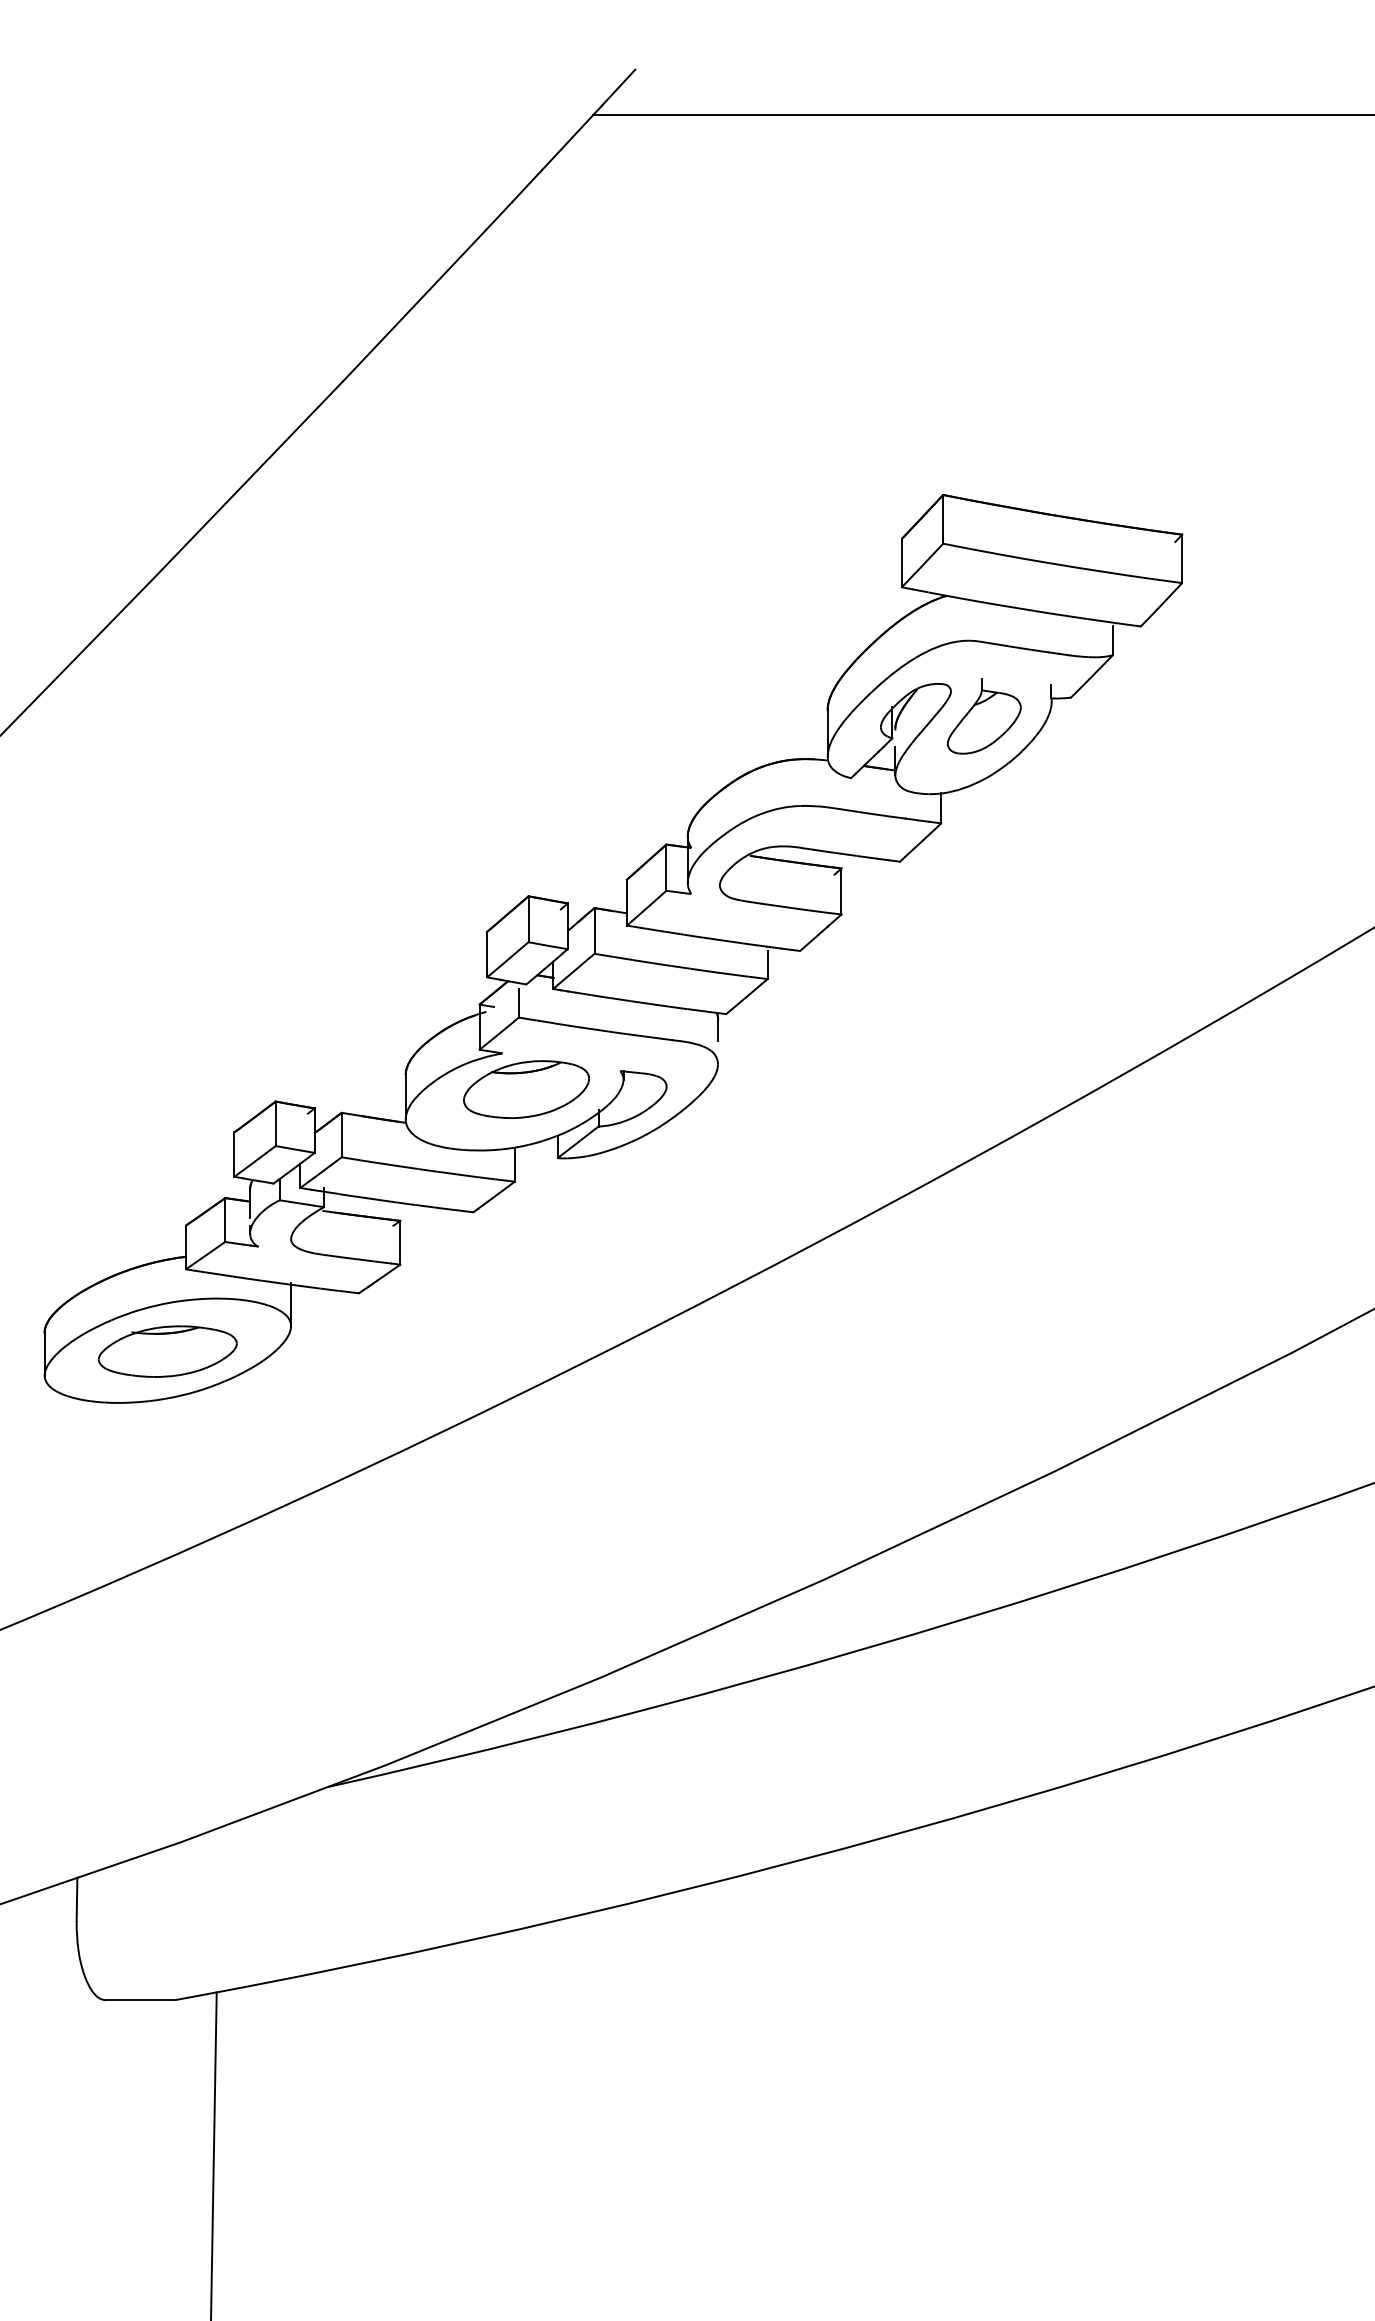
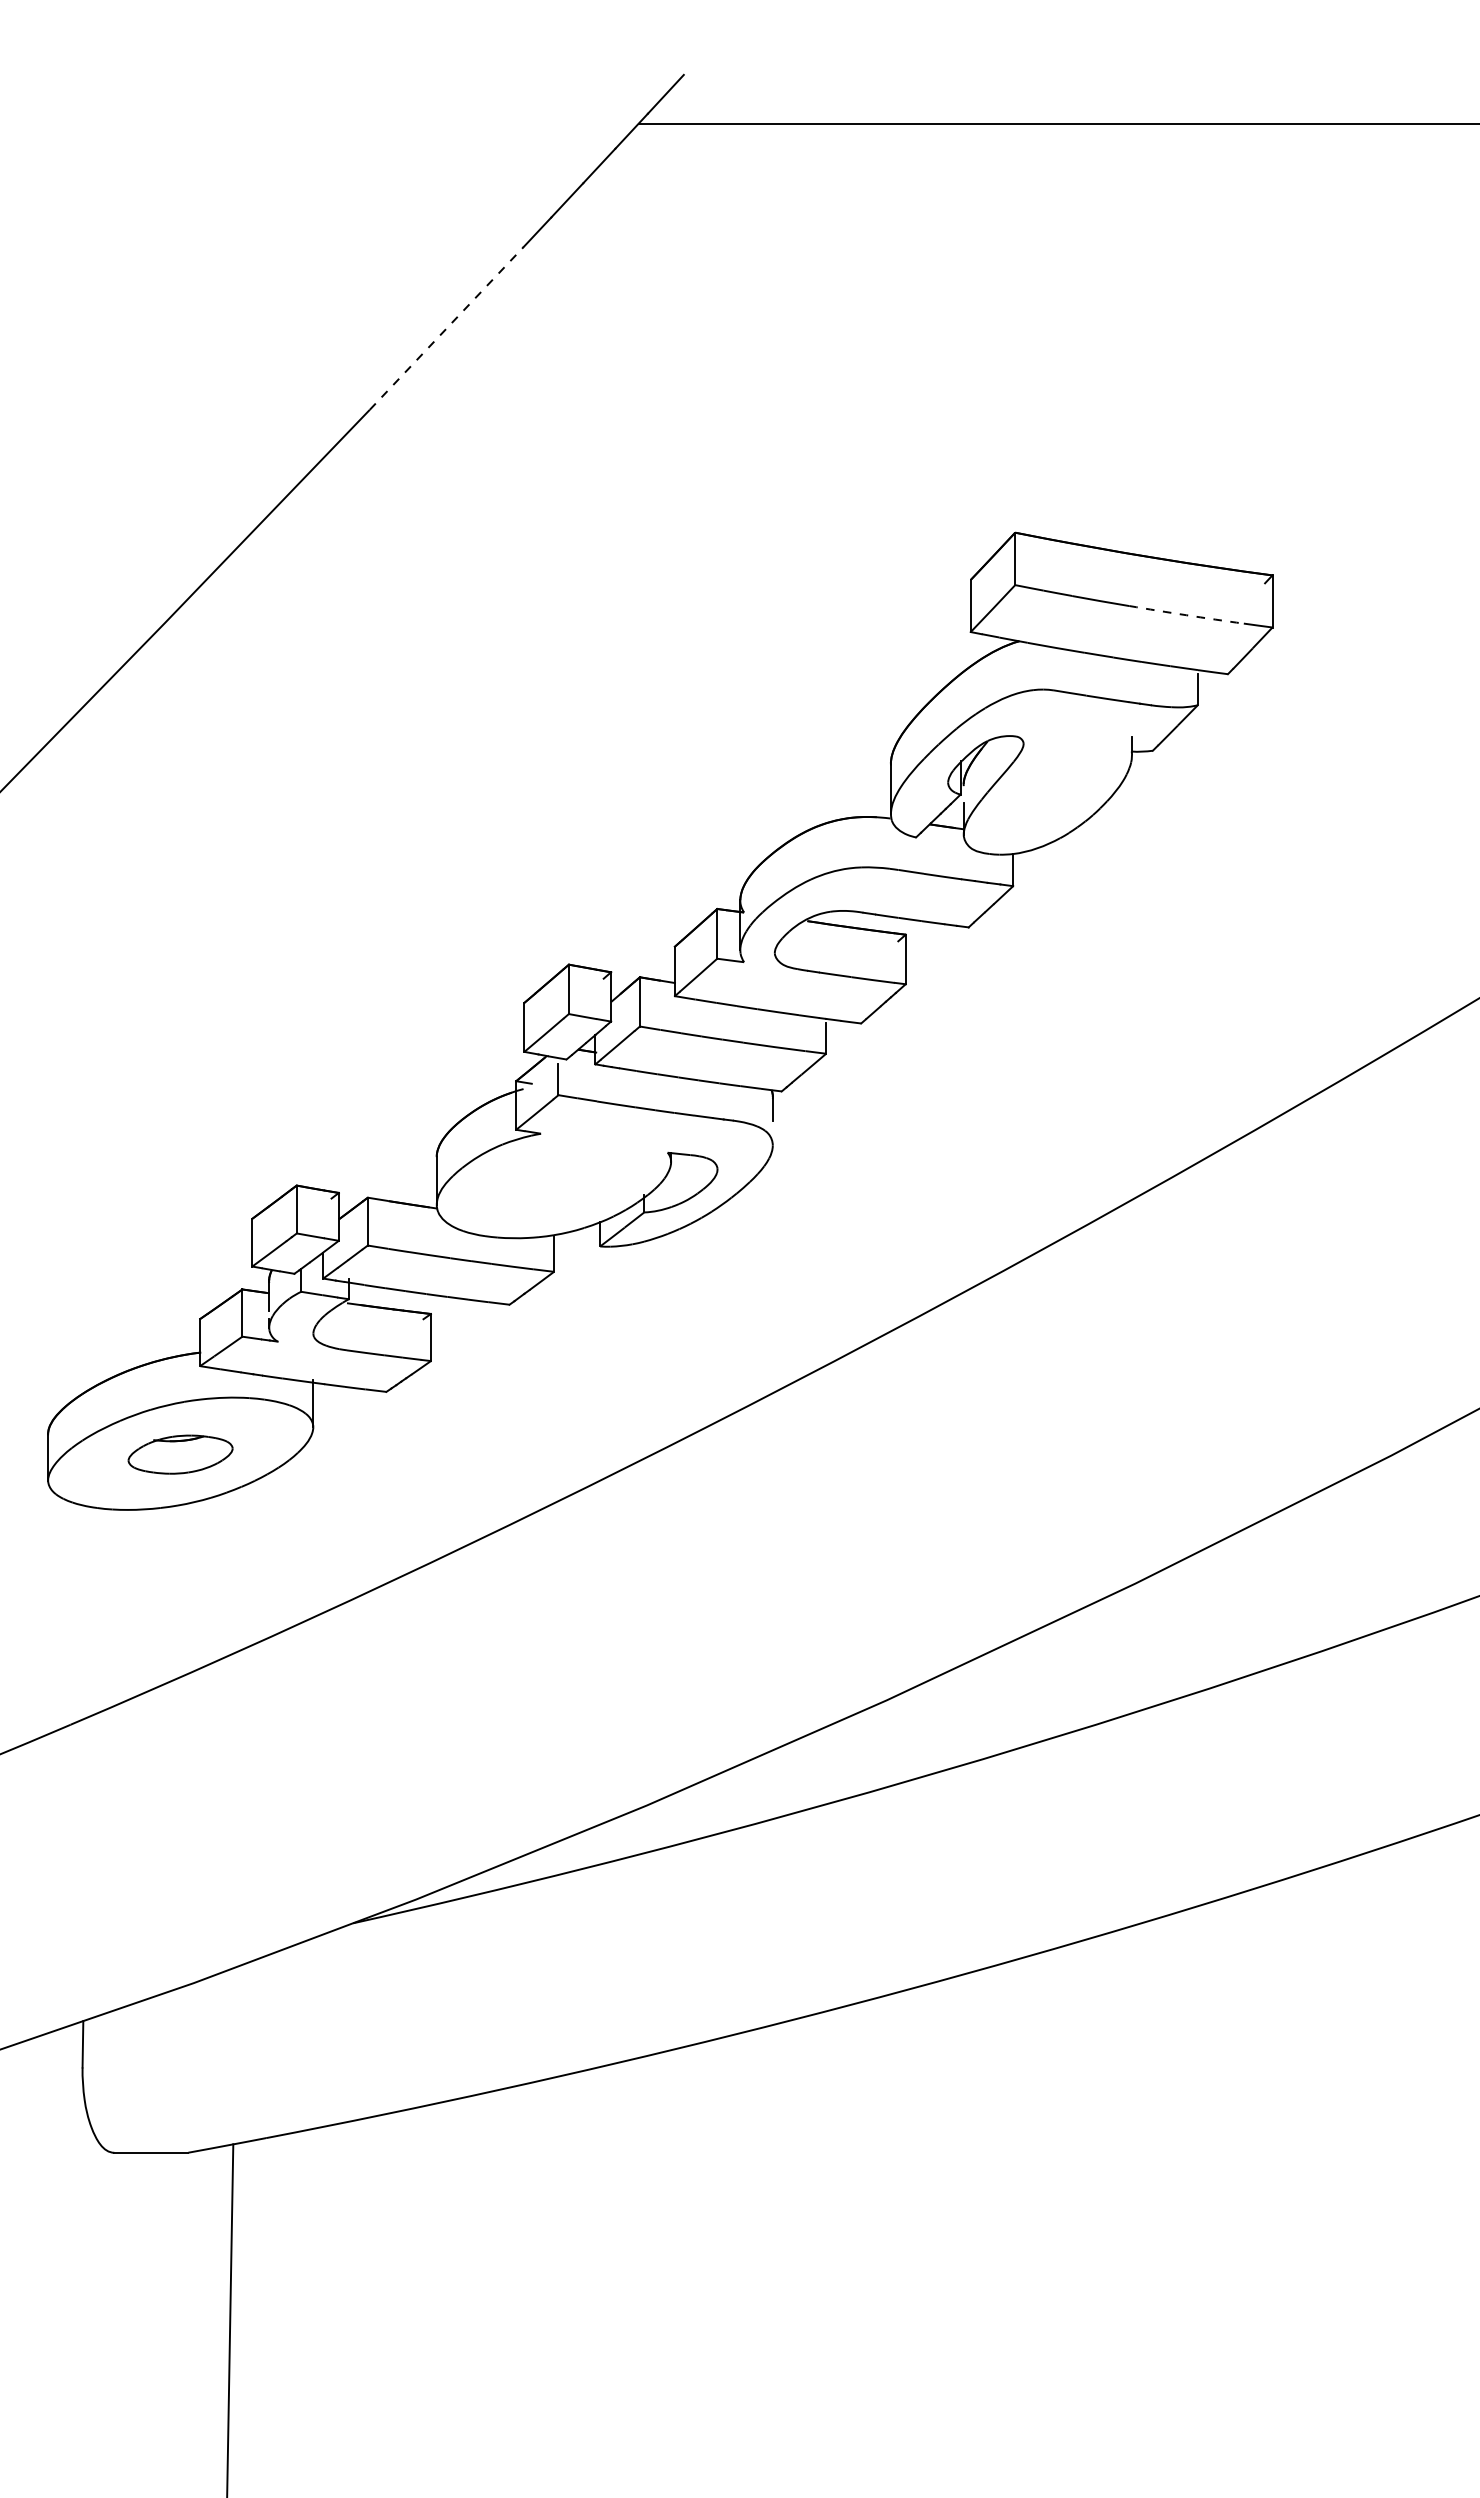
line: (414, 305) -> (446, 328), solid -> dashed
arc: (1102, 571) -> (1186, 615), solid -> dashed
part: (984, 715) -> (1059, 770), removed
part: (526, 1089) -> (566, 1172), removed
part: (167, 1351) -> (180, 1454), size x0.7

